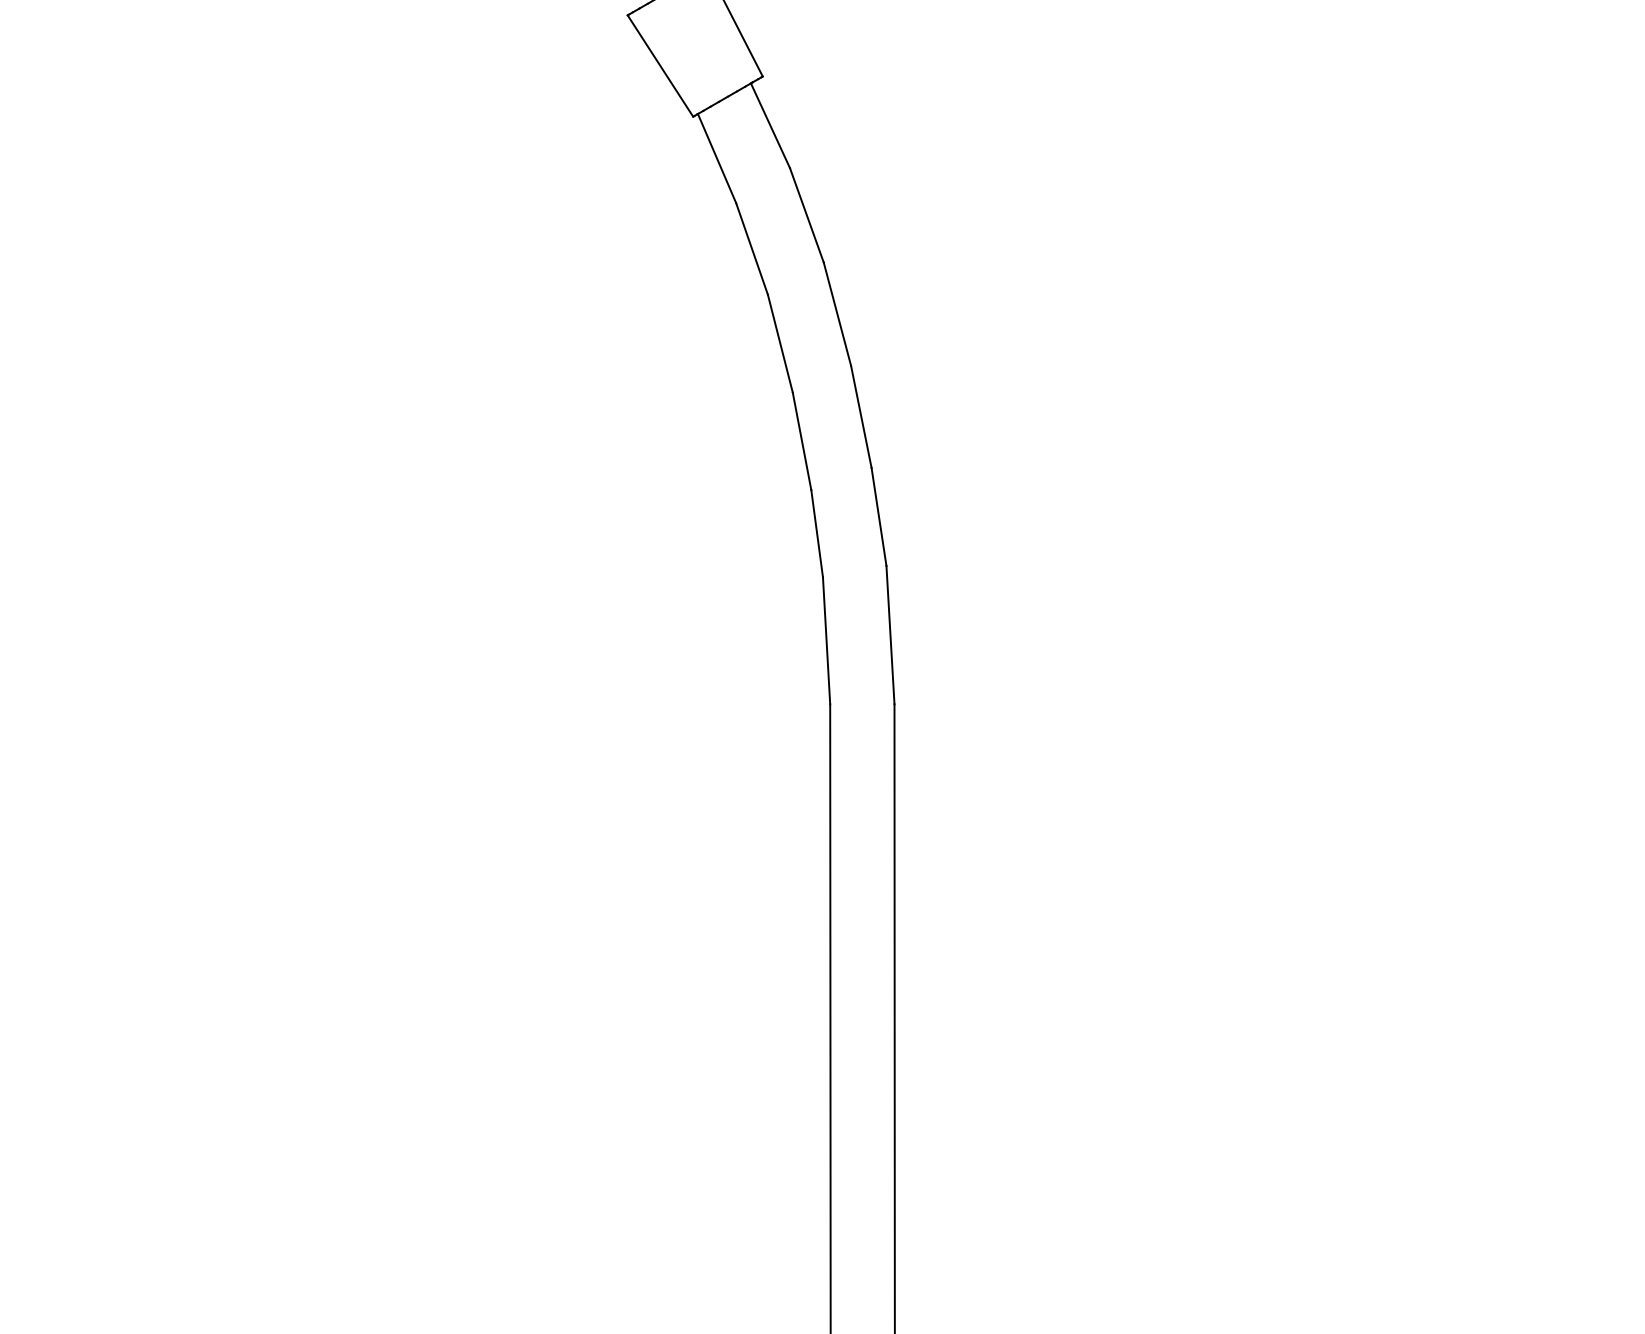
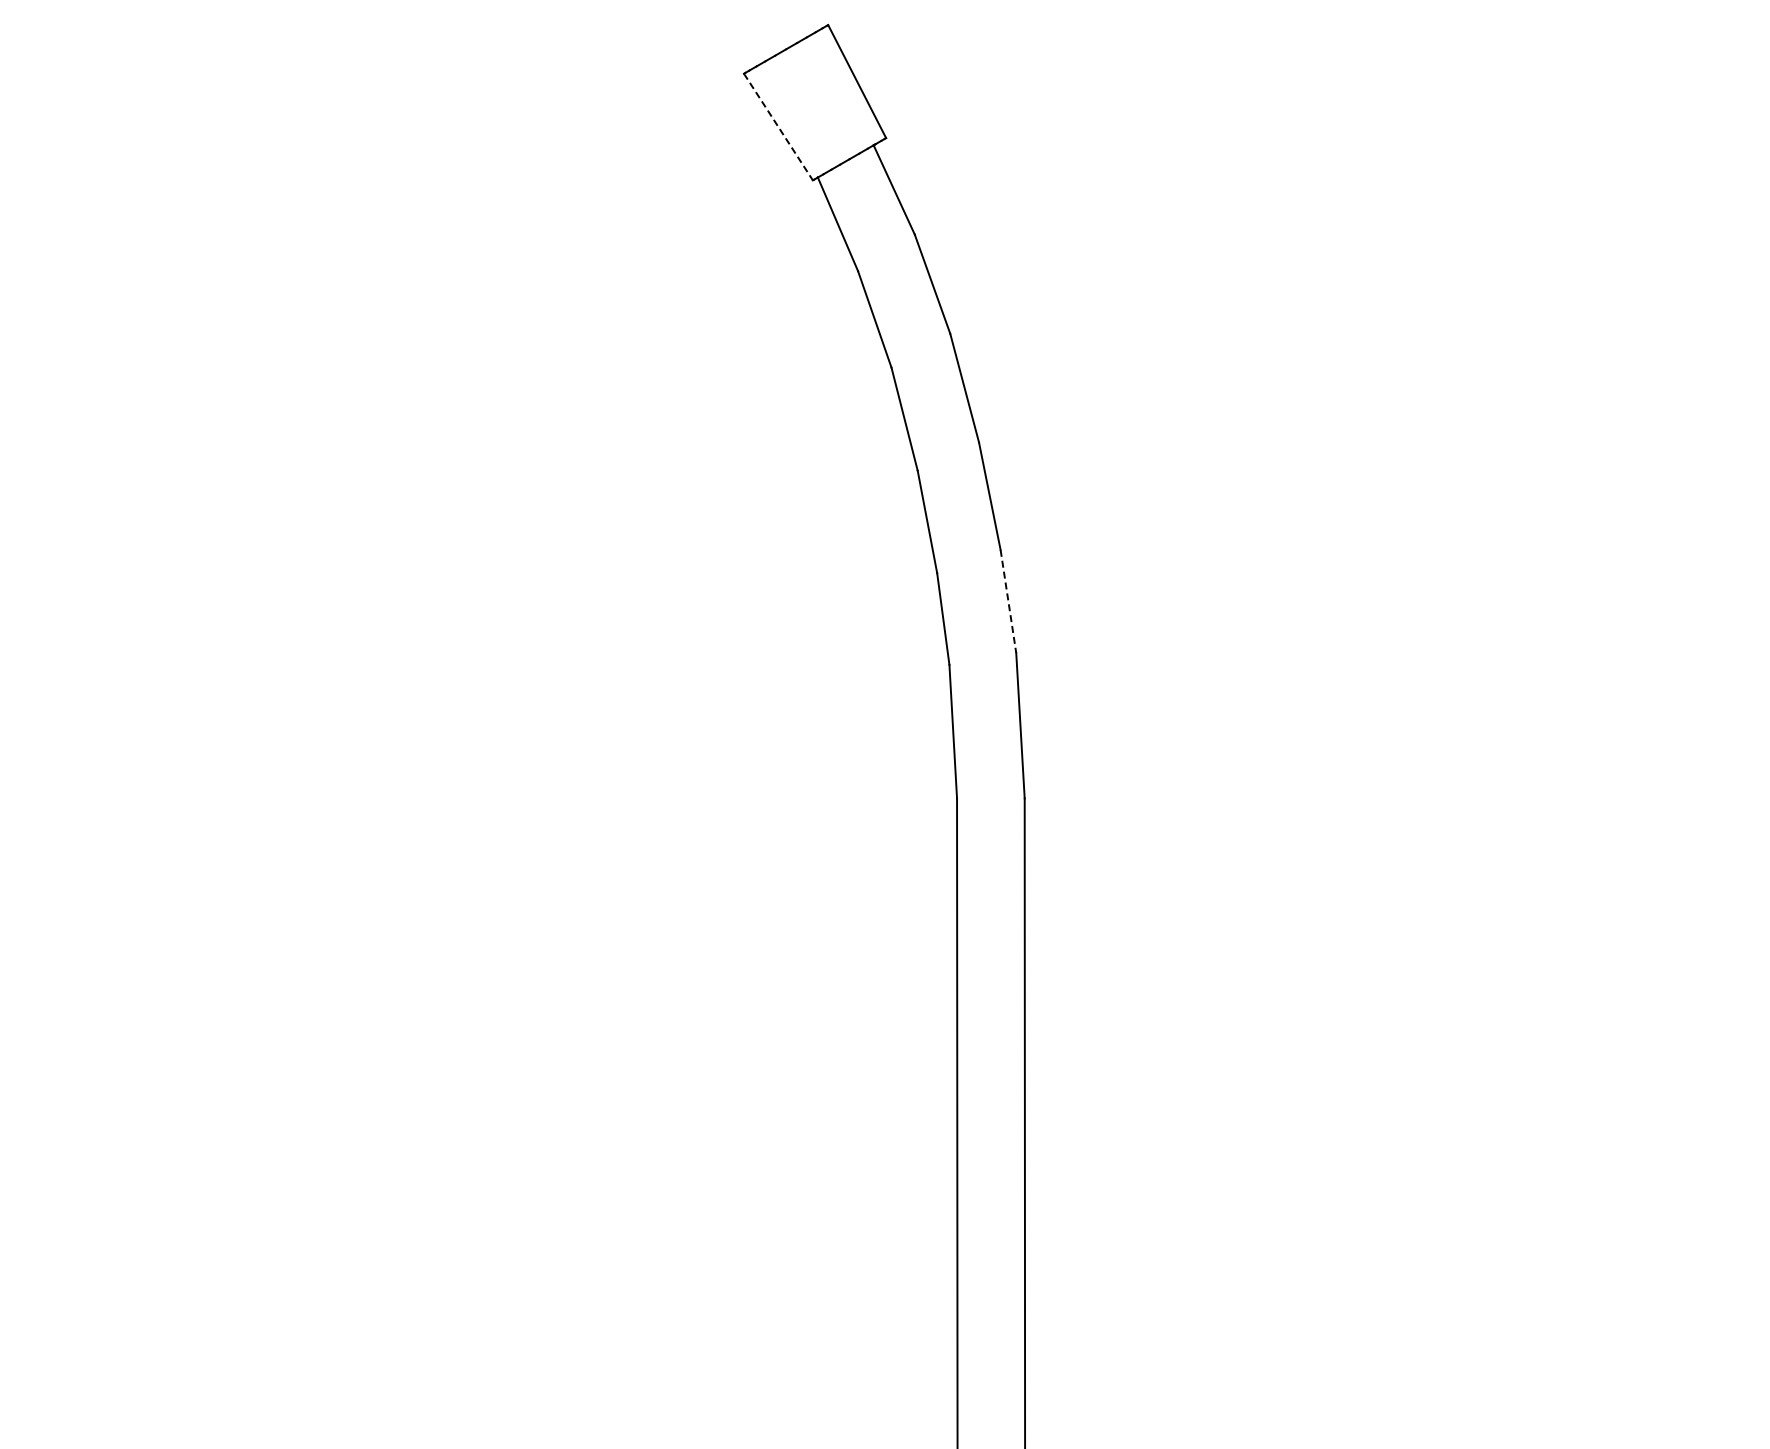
line: (660, 66) -> (778, 127), solid -> dashed
line: (879, 516) -> (1008, 601), solid -> dashed

